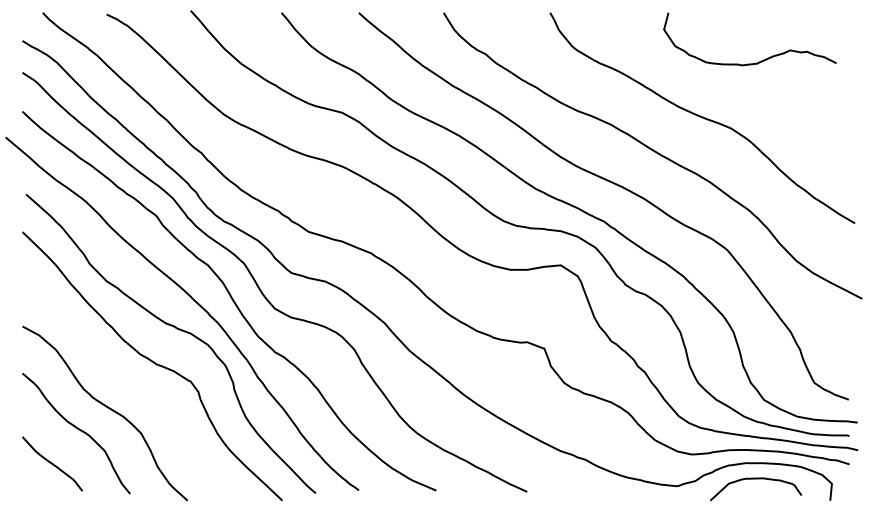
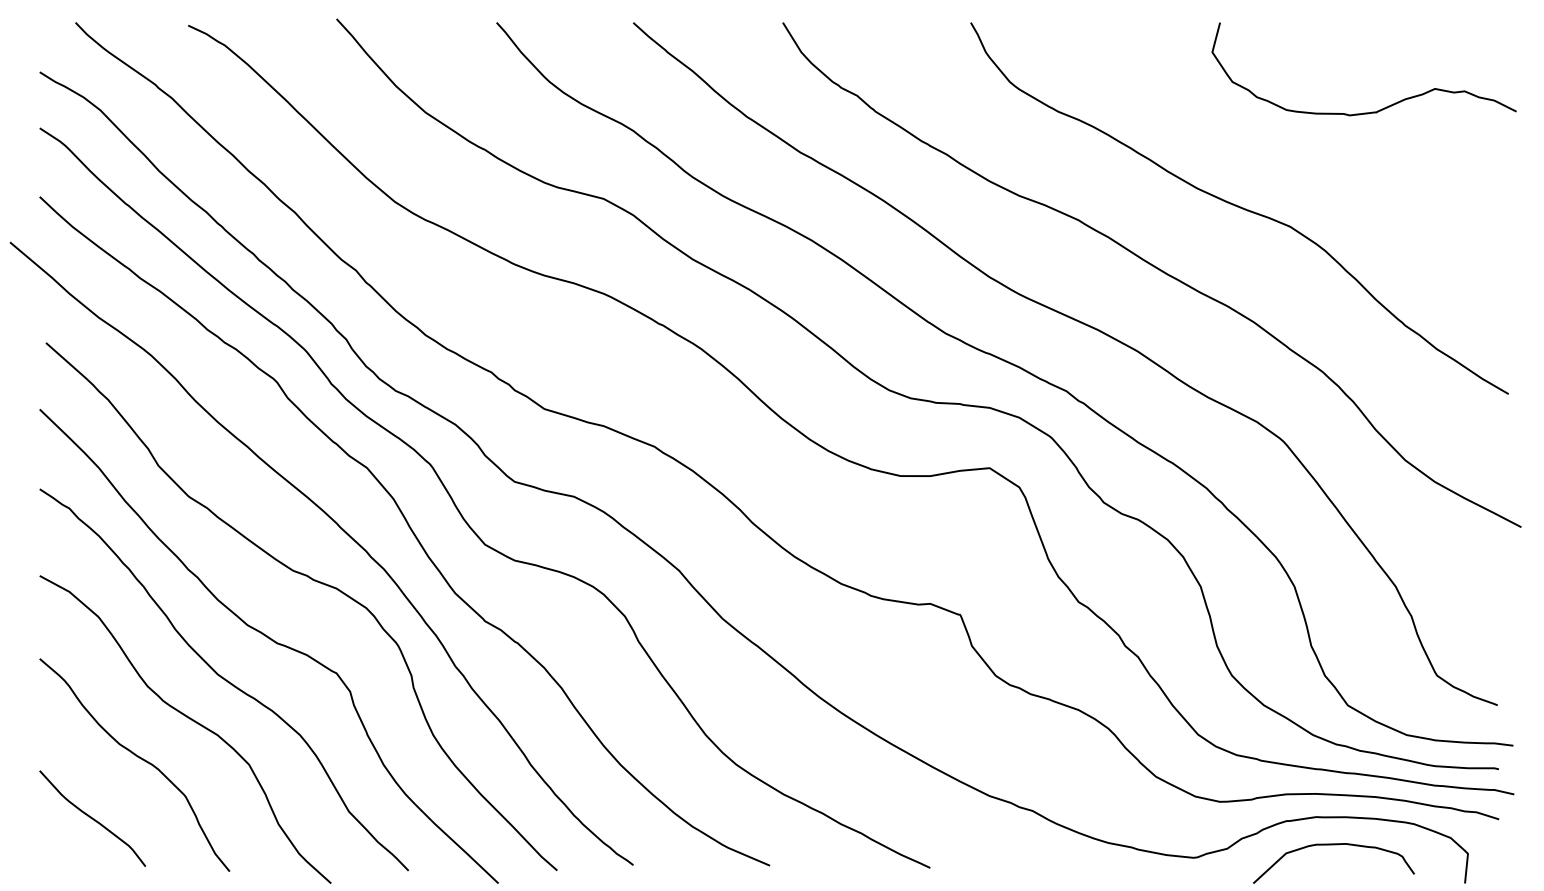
curve: (755, 62) -> (1373, 110), moved
curve: (126, 384) -> (223, 678), added

